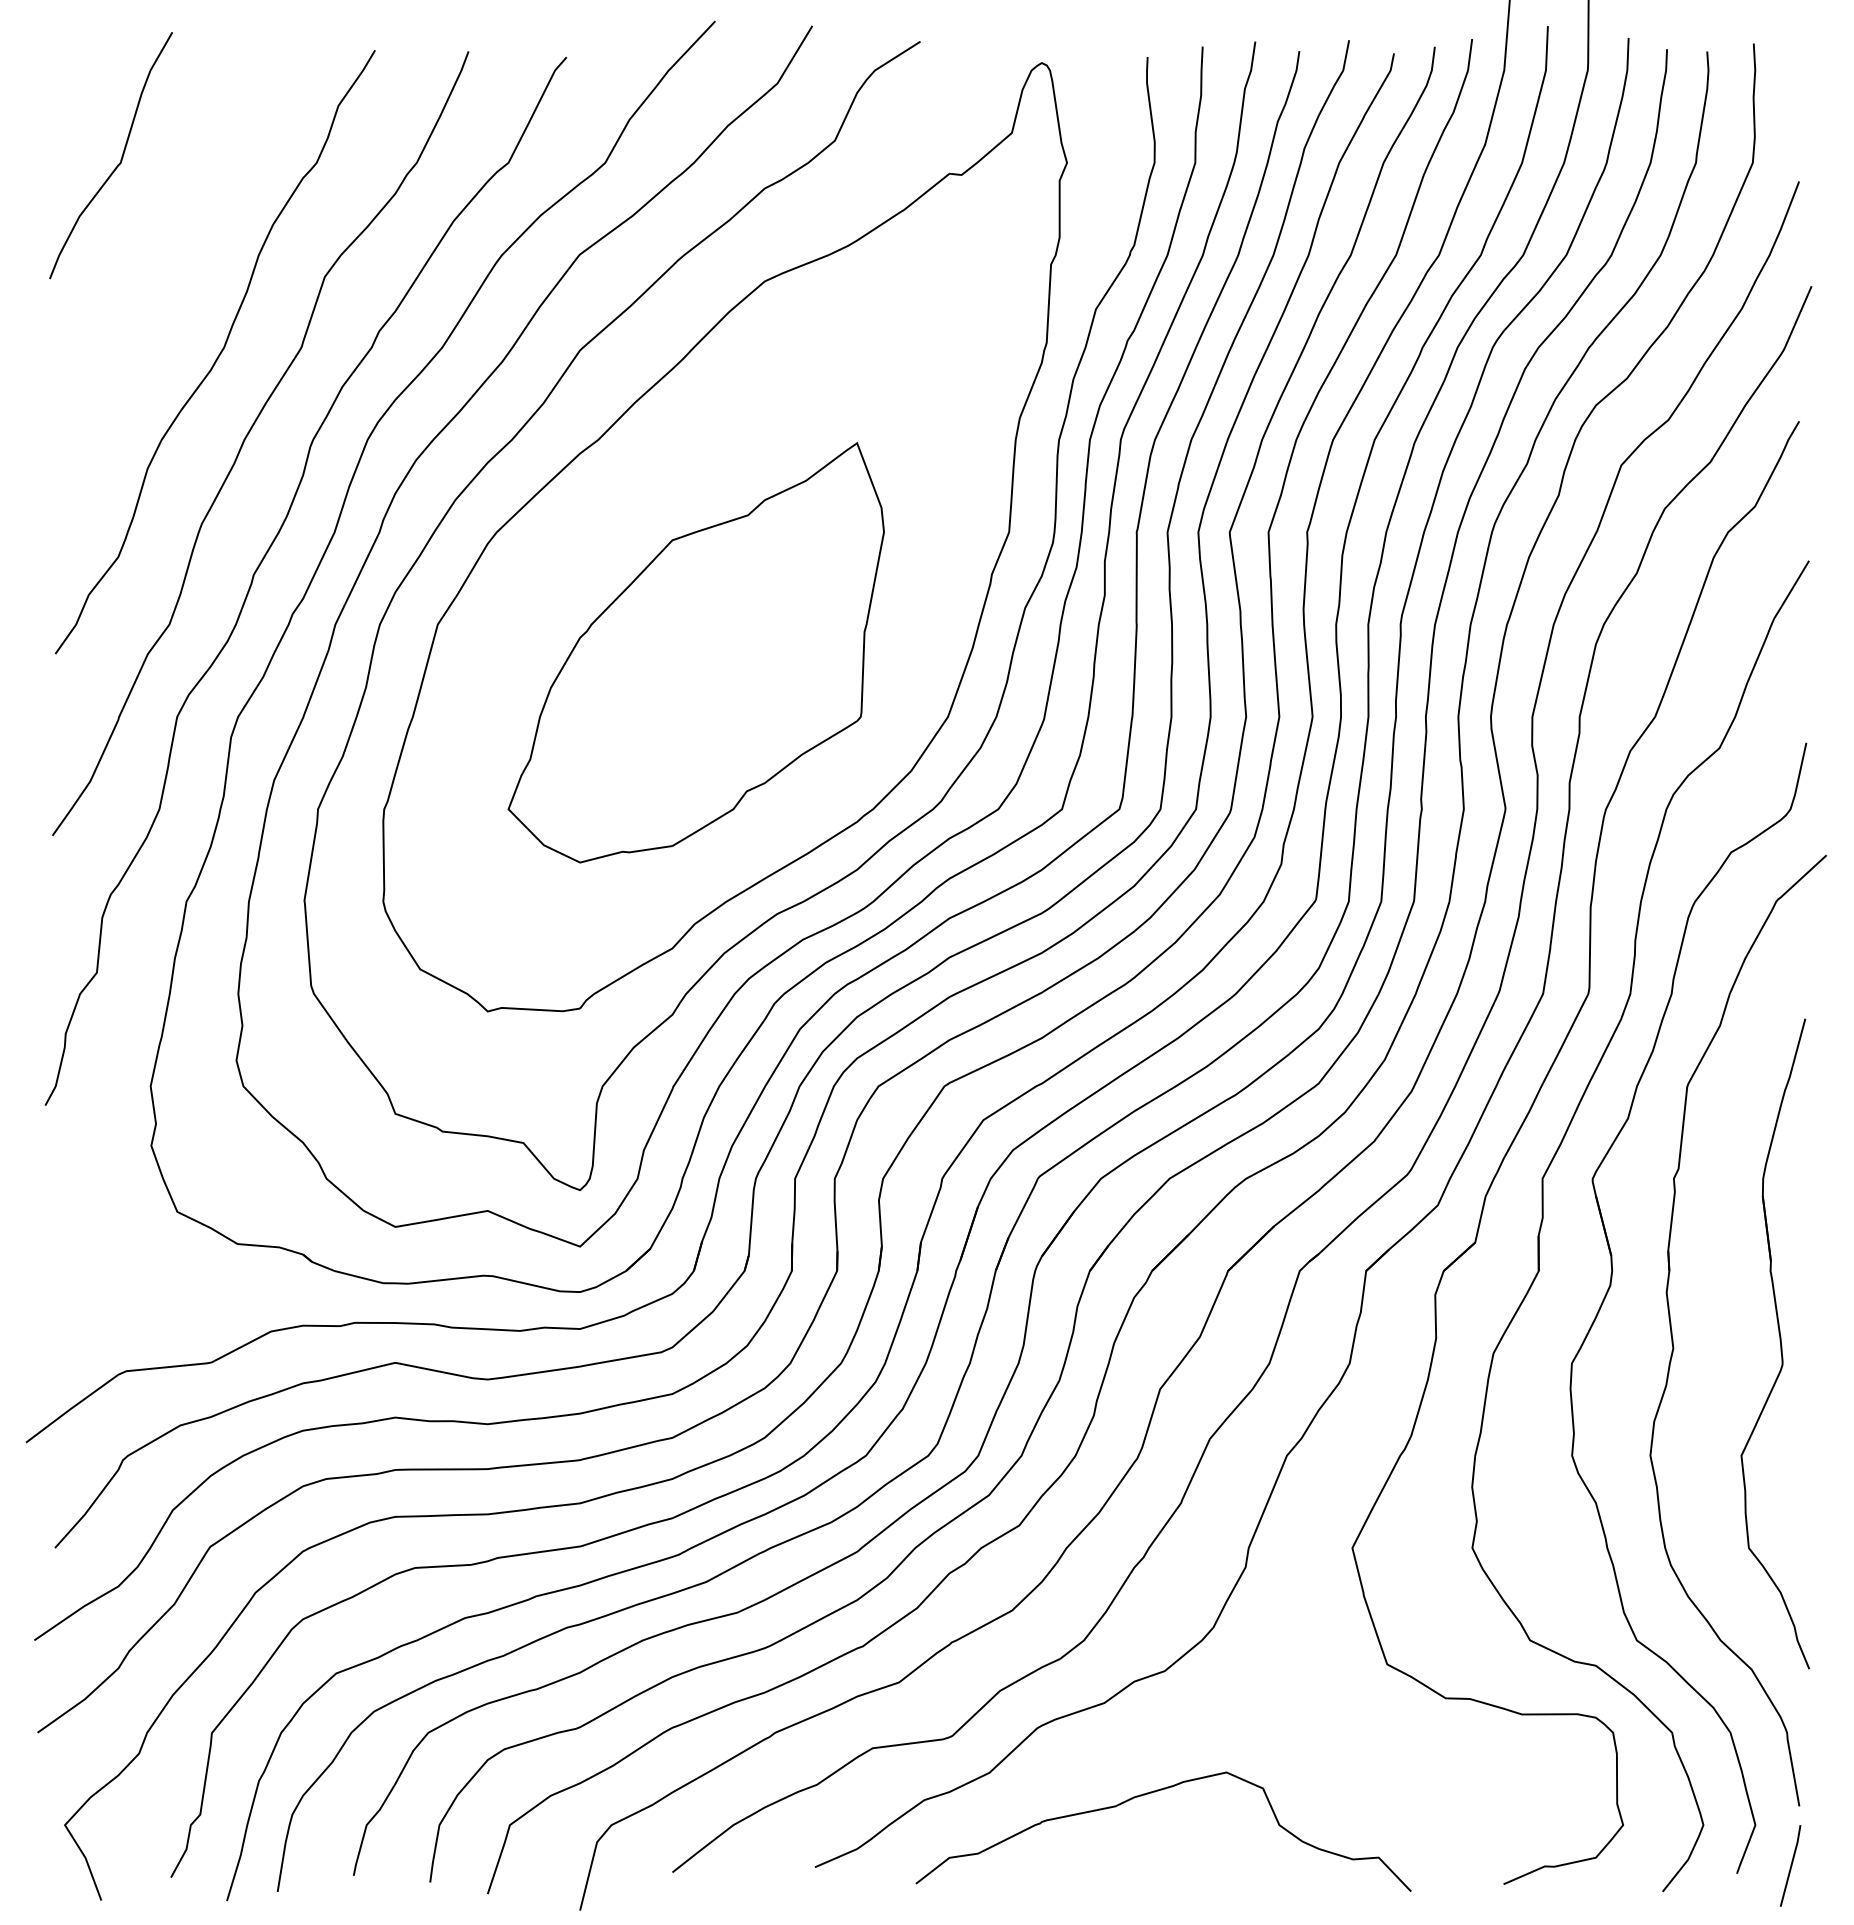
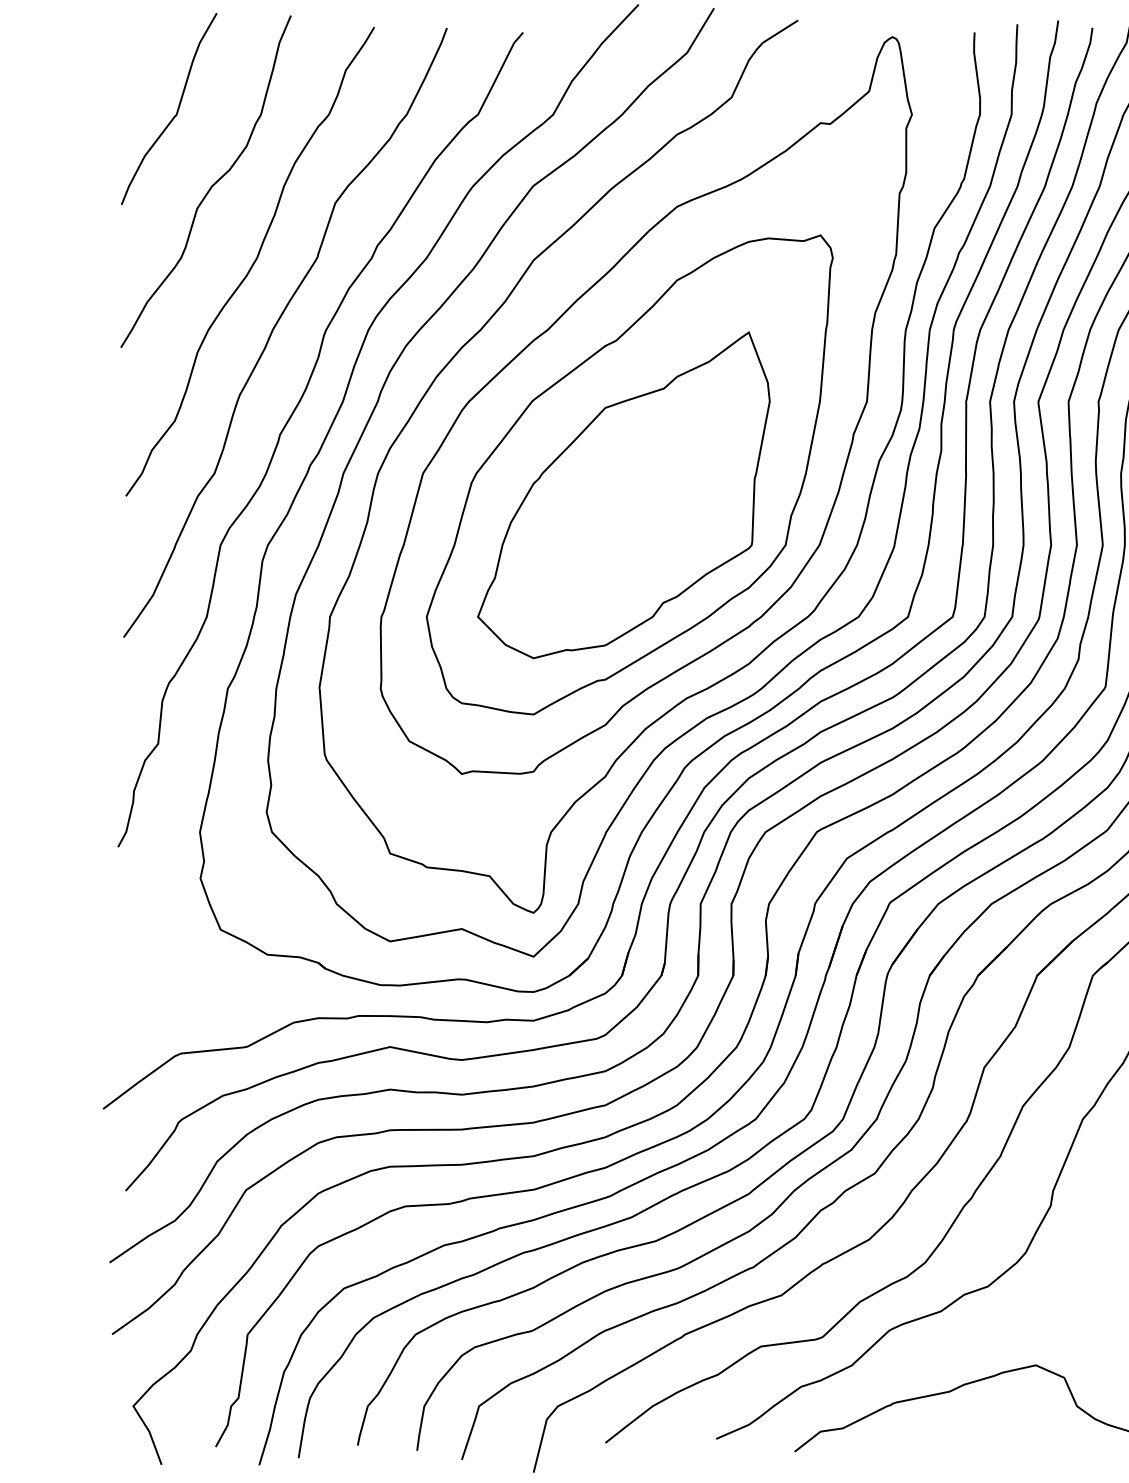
curve: (164, 255) -> (210, 186), added
part: (703, 626) -> (629, 474), added

